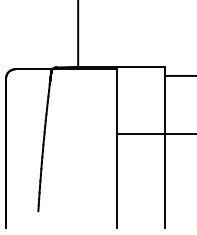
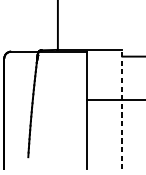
line: (164, 146) -> (122, 109), solid -> dashed

